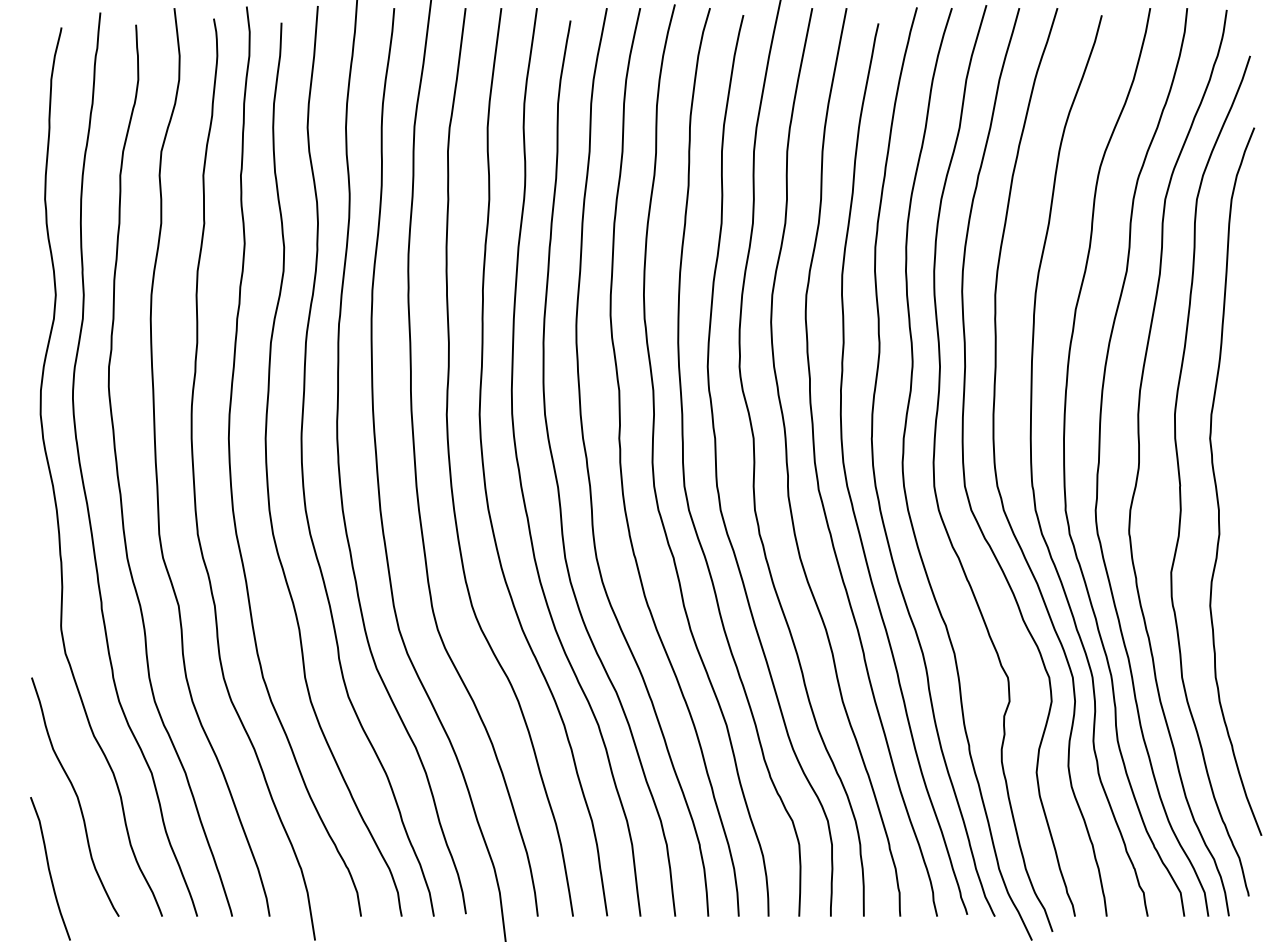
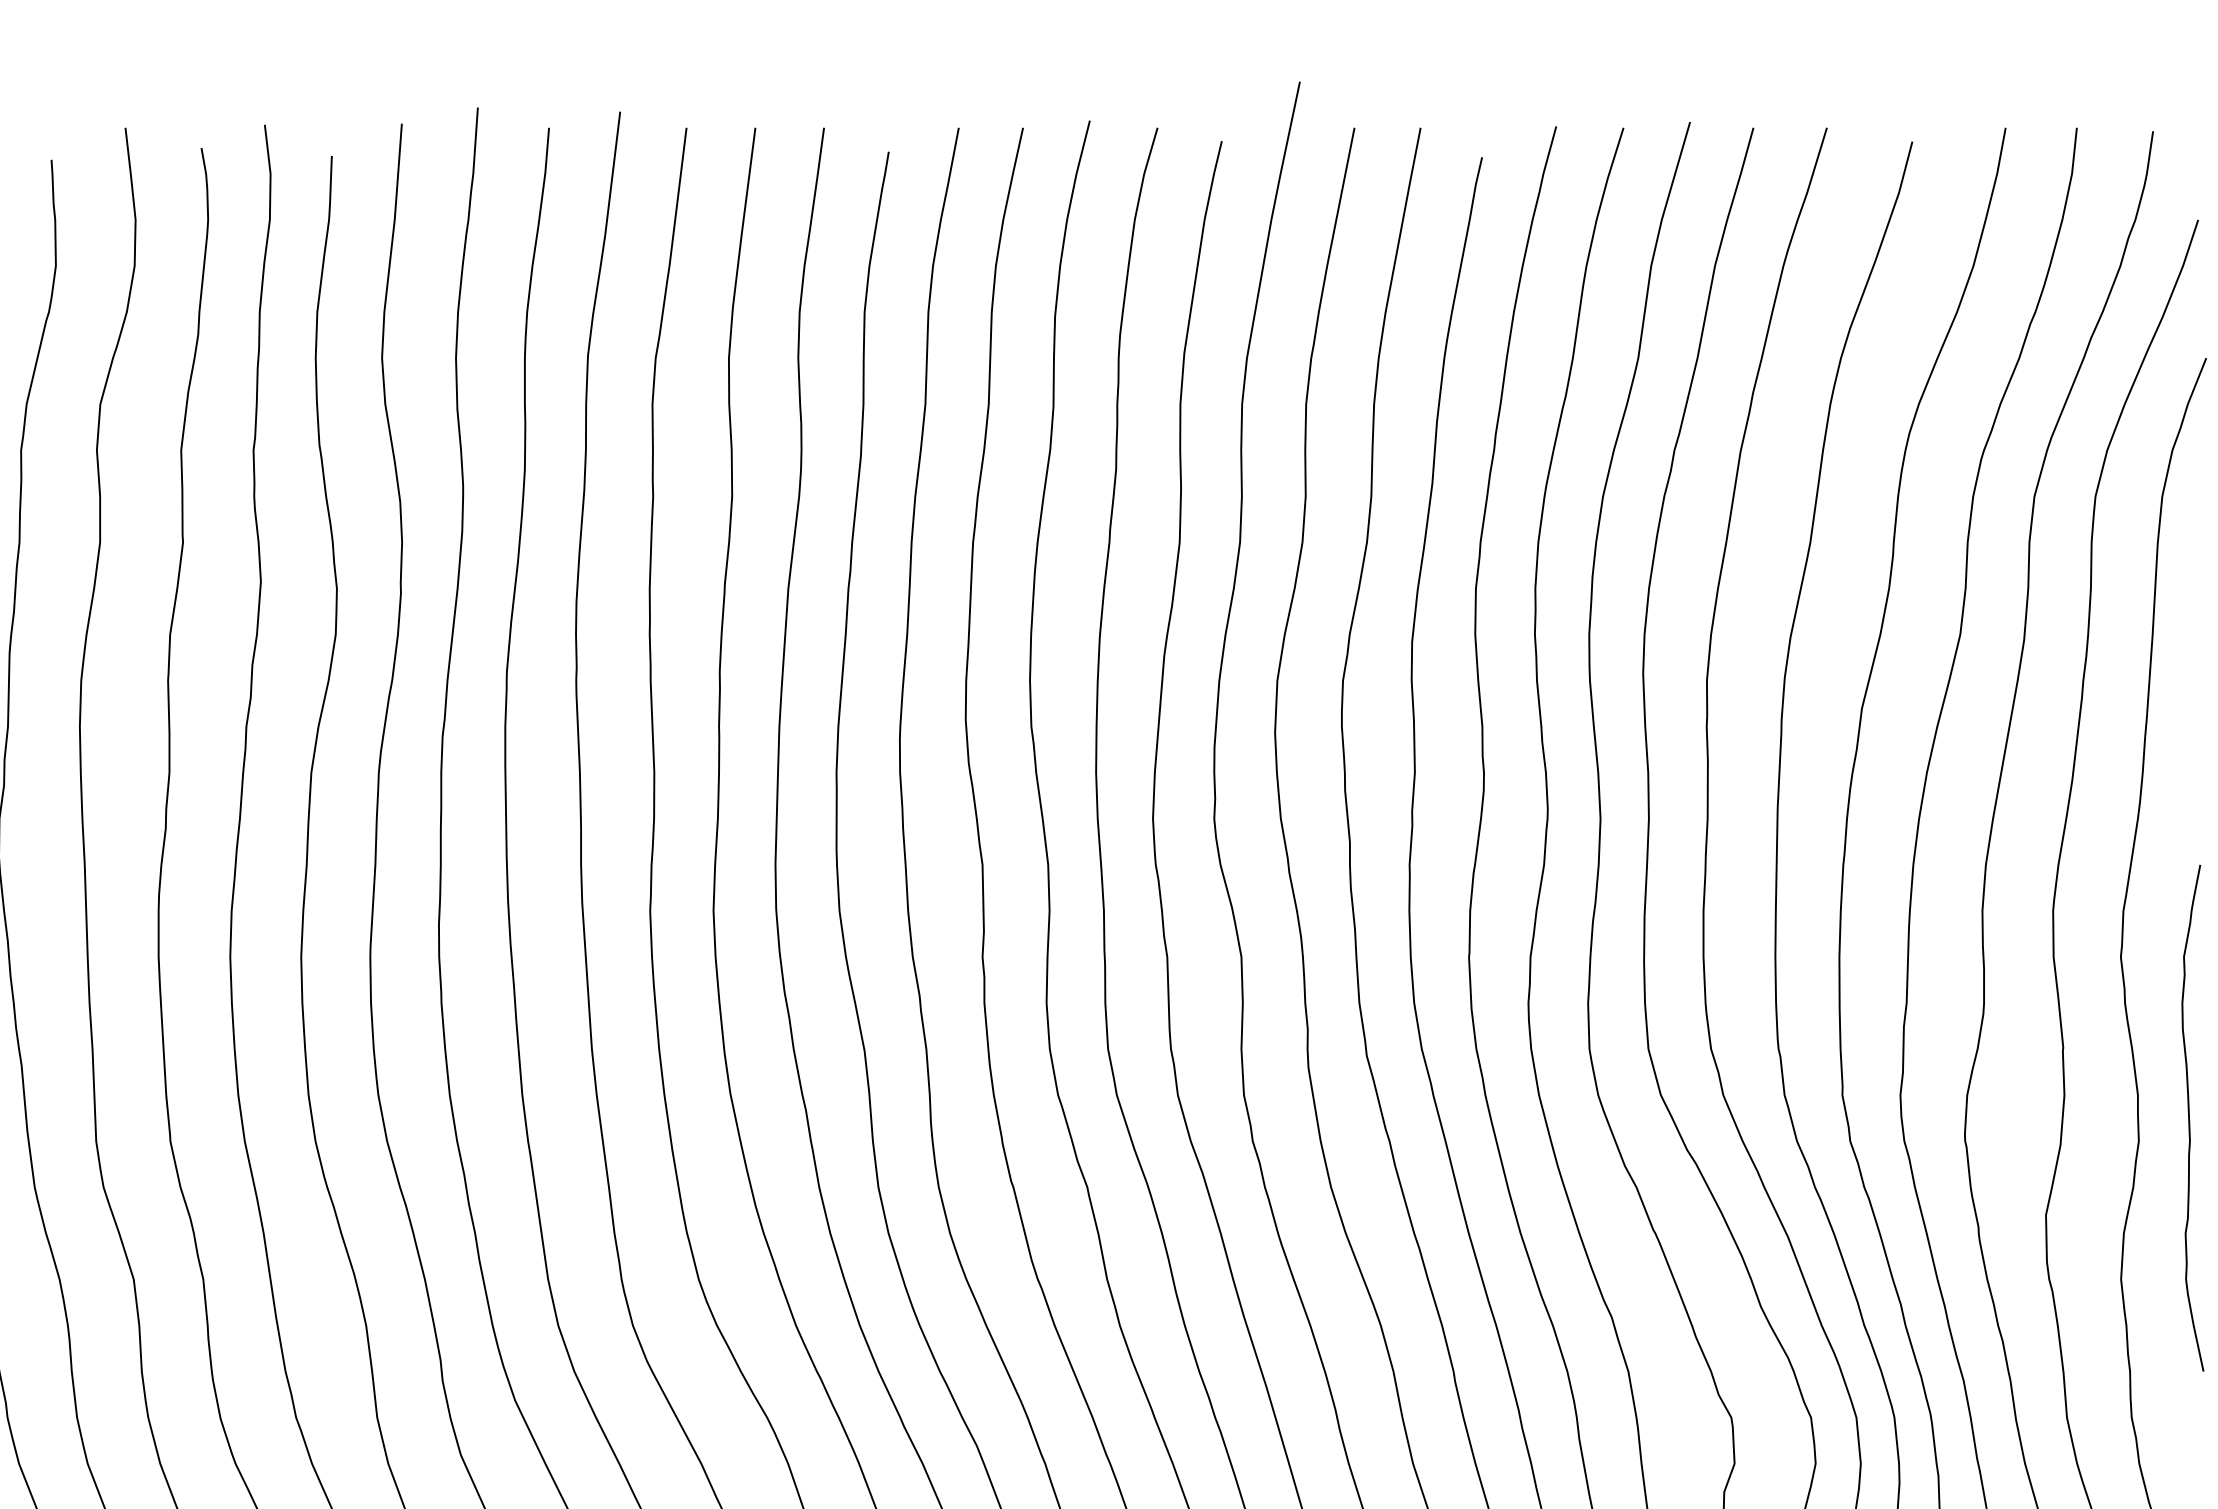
curve: (1246, 521) -> (2191, 1116), added

